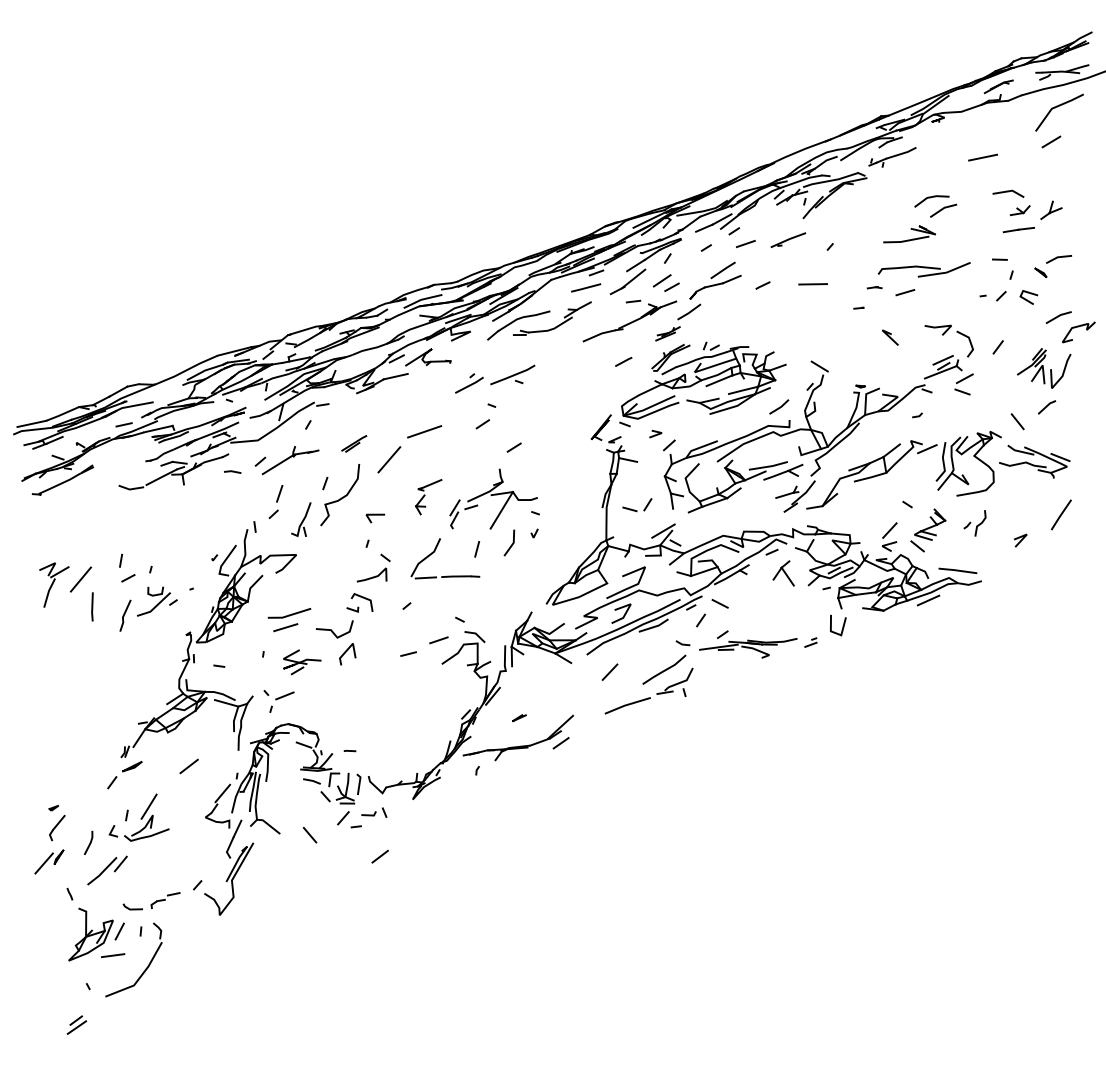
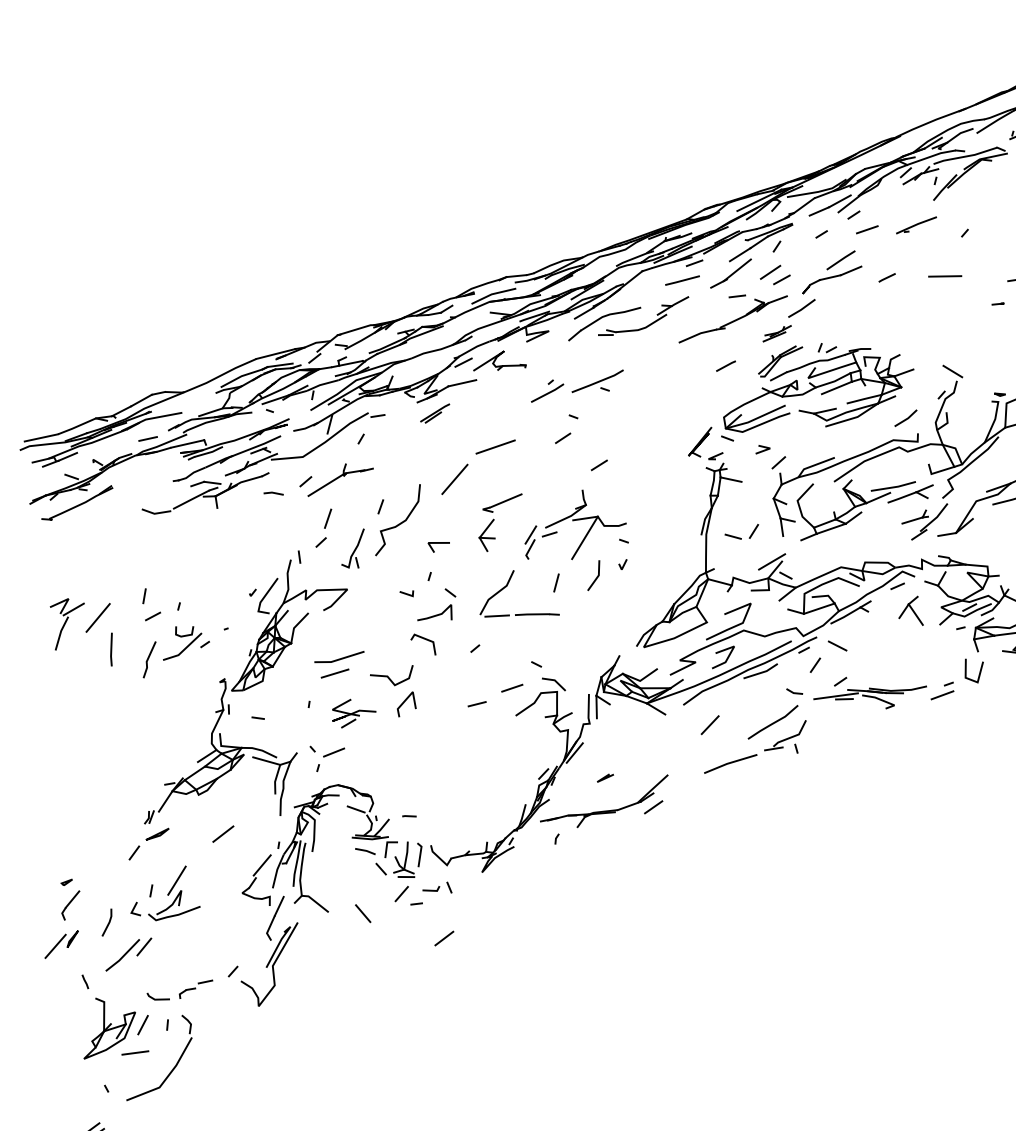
part: (354, 443) -> (435, 413), moved
part: (428, 496) -> (500, 521), size x1.43
line: (352, 609) -> (406, 593), moved
part: (810, 642) -> (942, 690), size x1.67

